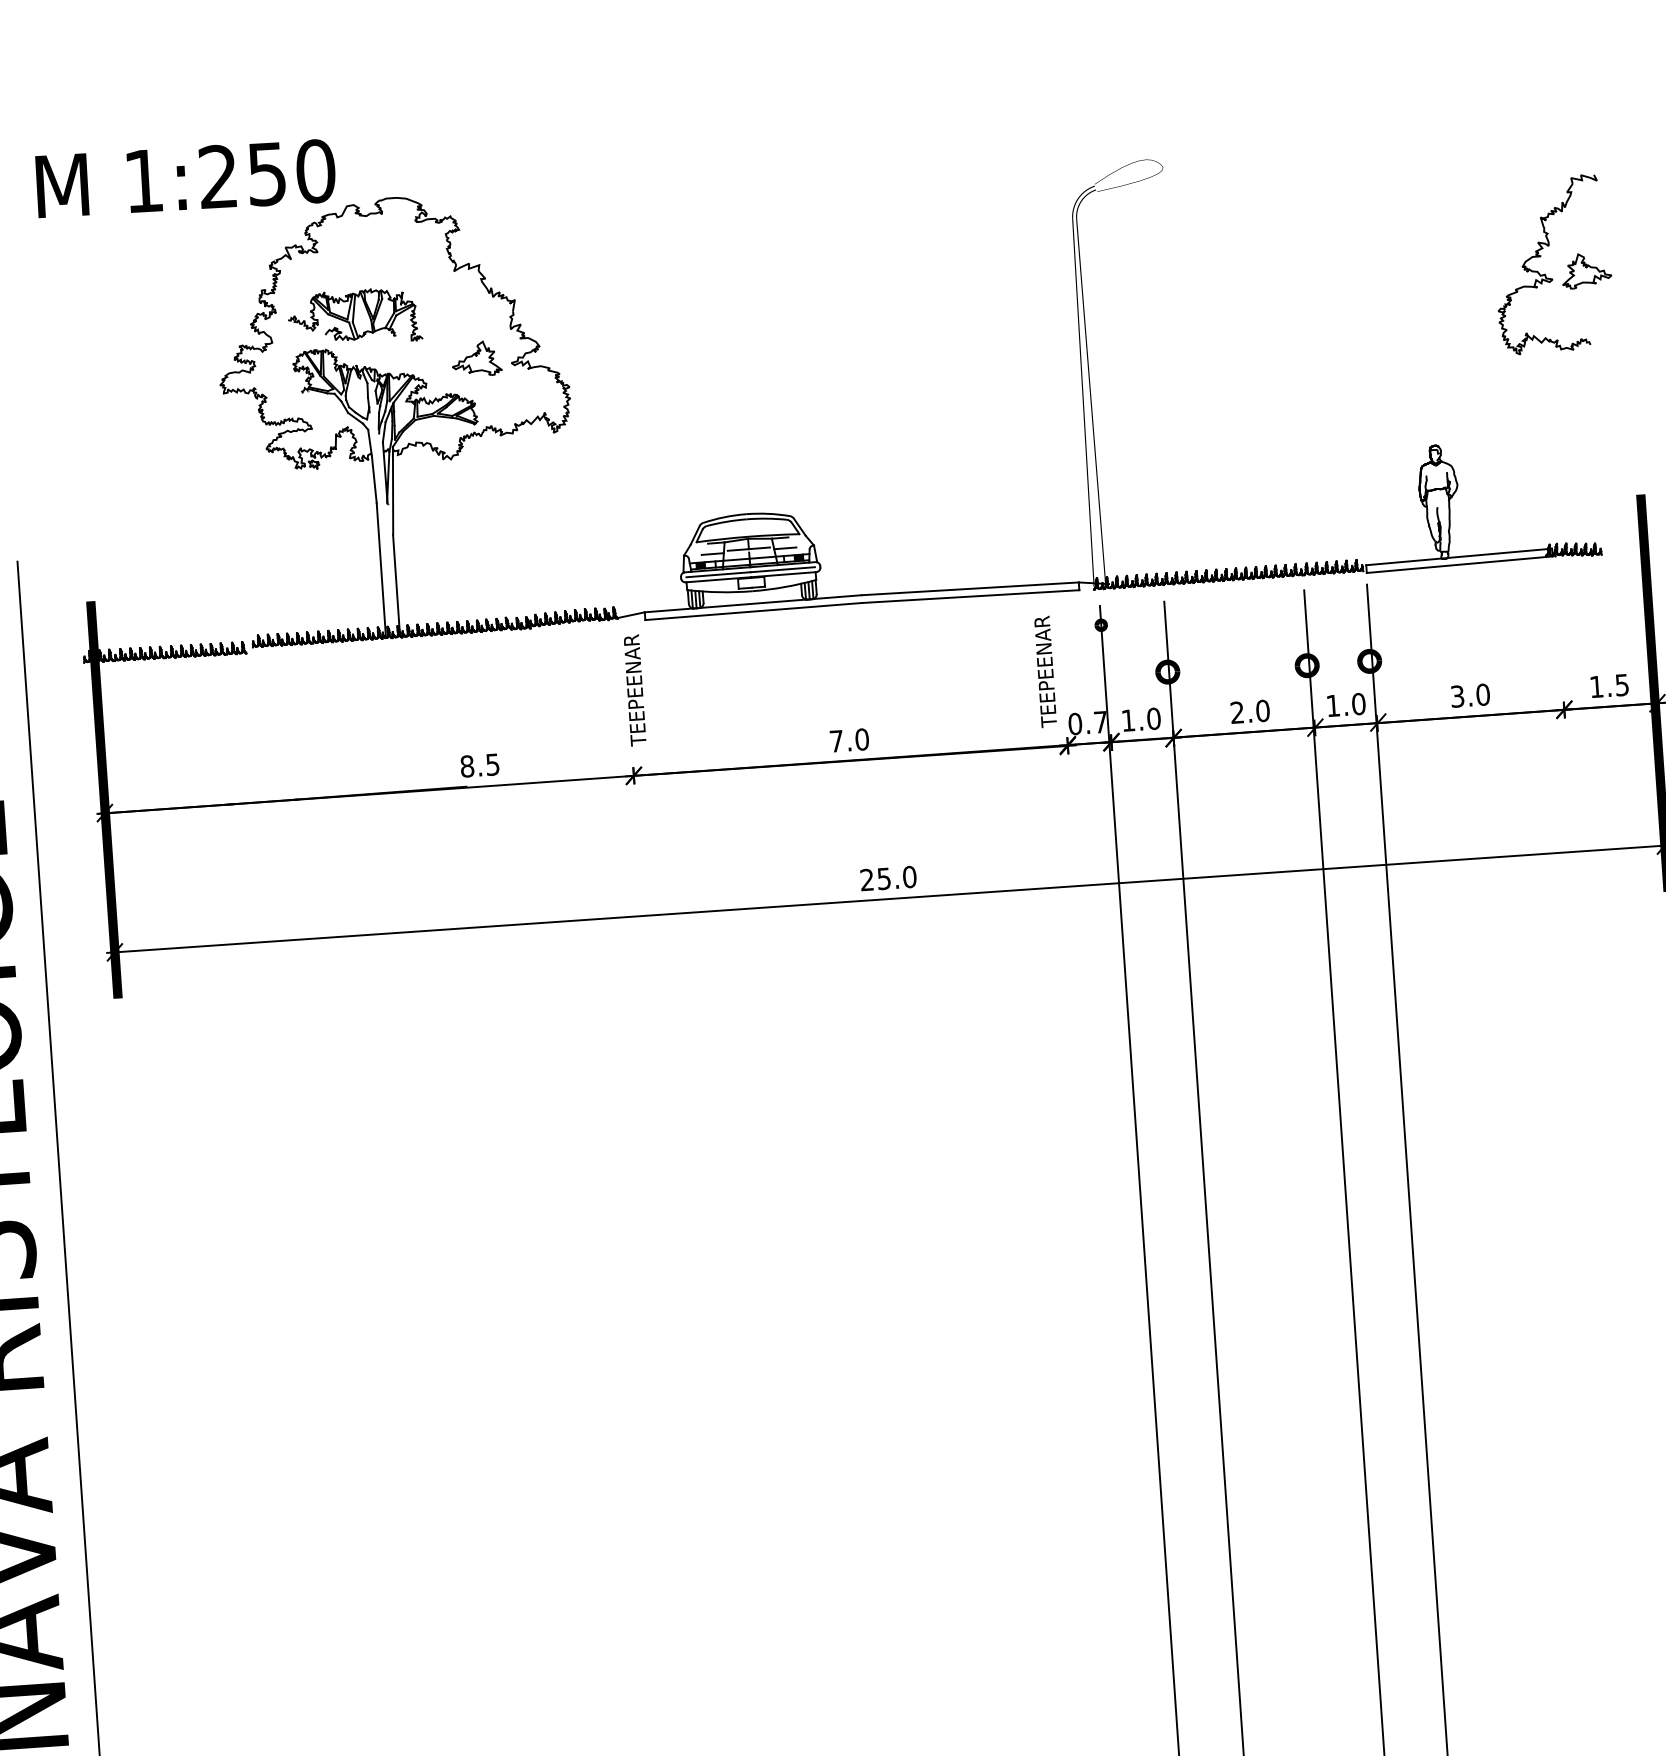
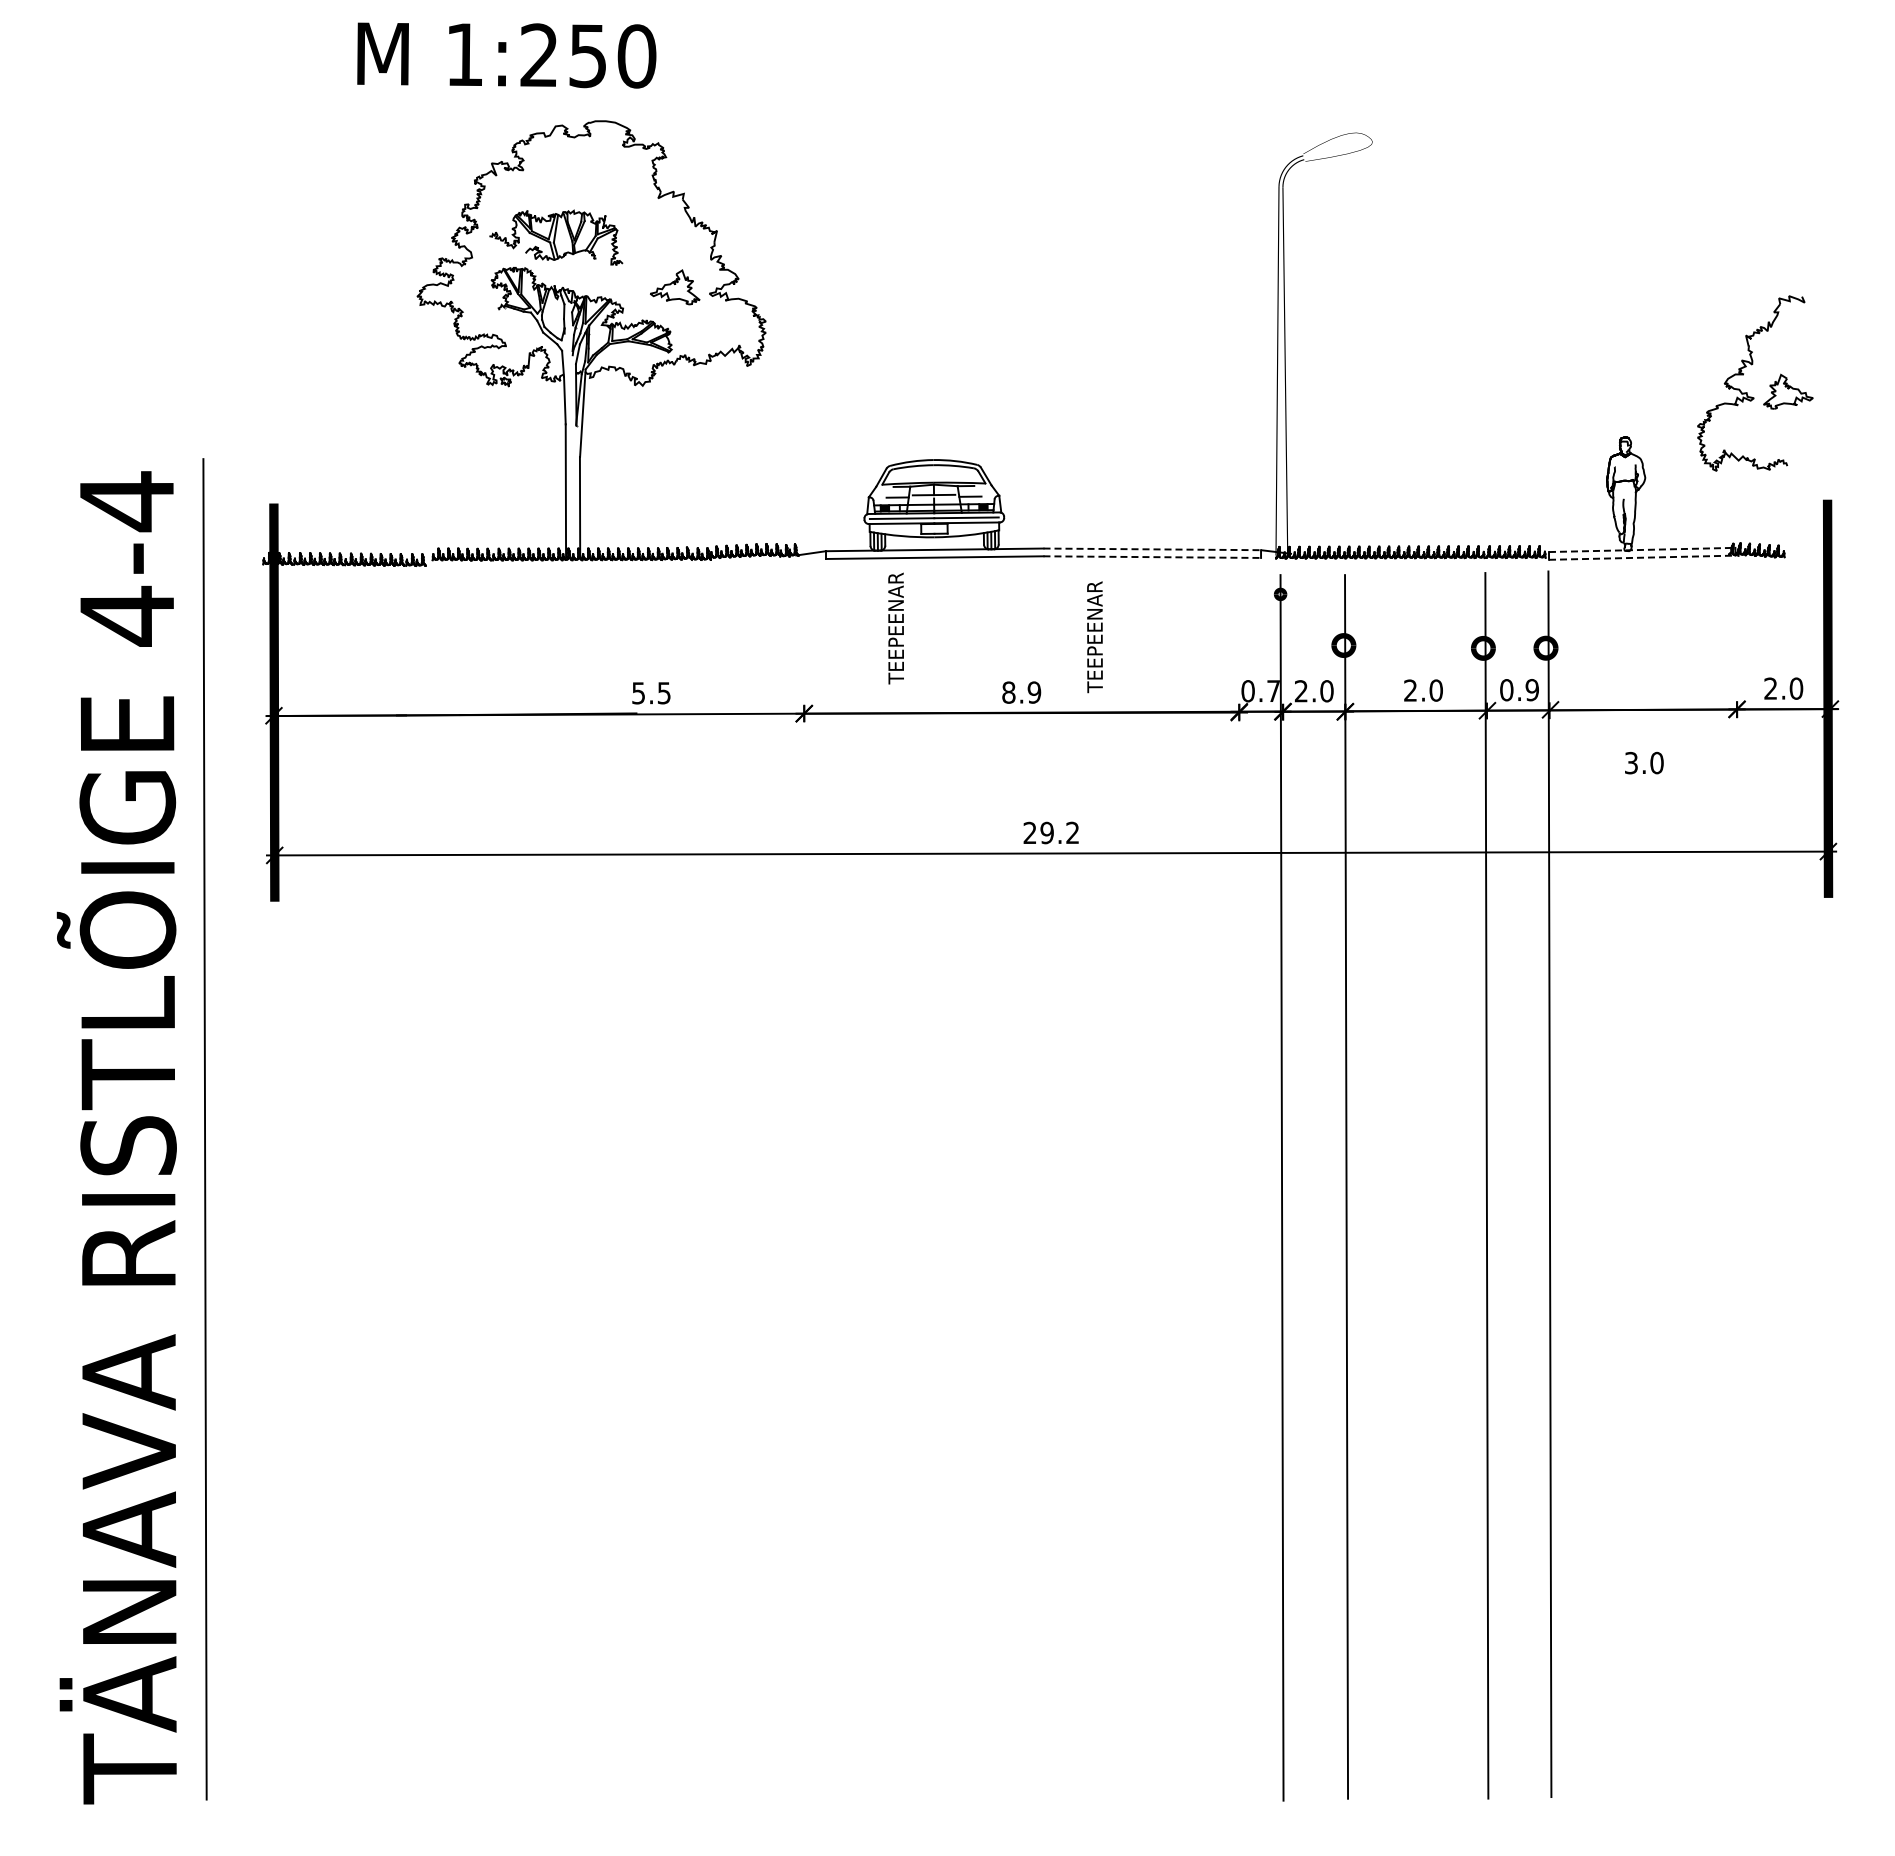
text: (185, 179) -> (506, 55), moved
part: (1545, 274) -> (1747, 392), moved
line: (1459, 556) -> (1642, 549), solid -> dashed
line: (1459, 564) -> (1642, 557), solid -> dashed
line: (970, 588) -> (1152, 549), solid -> dashed
line: (971, 596) -> (1152, 557), solid -> dashed
text: (1045, 672) -> (1094, 637), moved
text: (1609, 685) -> (1783, 688), 1.5 -> 2.0
text: (634, 690) -> (895, 628), moved
text: (1470, 695) -> (1644, 762), moved
text: (1346, 705) -> (1519, 690), 1.0 -> 0.9
text: (1127, 720) -> (1300, 691), 1.0 -> 2.0
text: (849, 740) -> (1021, 692), 7.0 -> 8.9
text: (467, 766) -> (638, 693), 8.5 -> 5.5
text: (896, 877) -> (1059, 832), 25.0 -> 29.2

